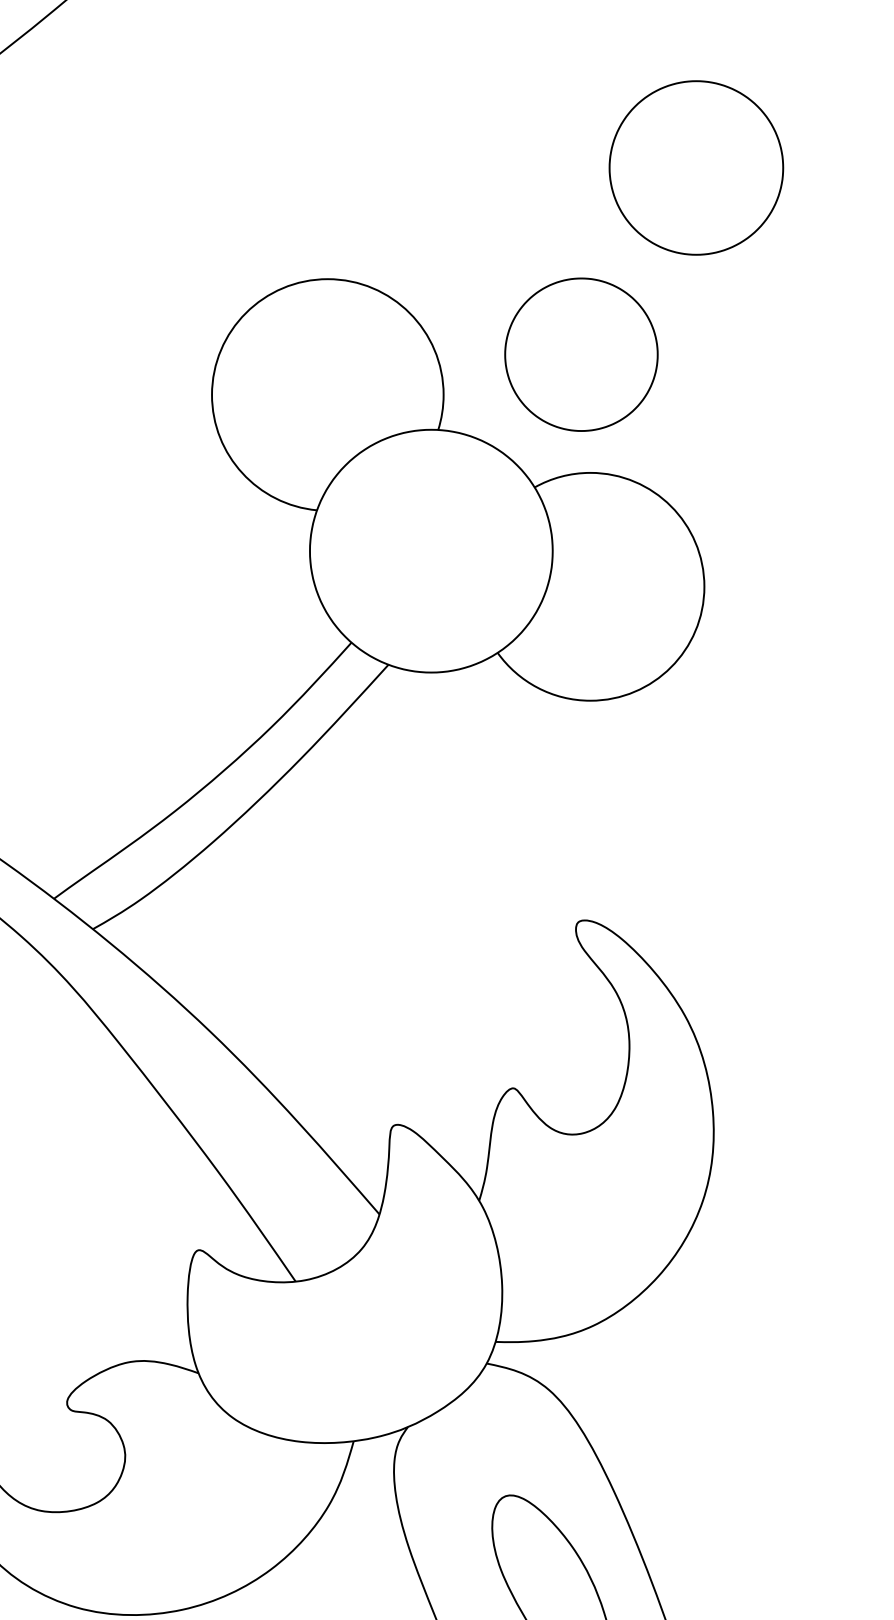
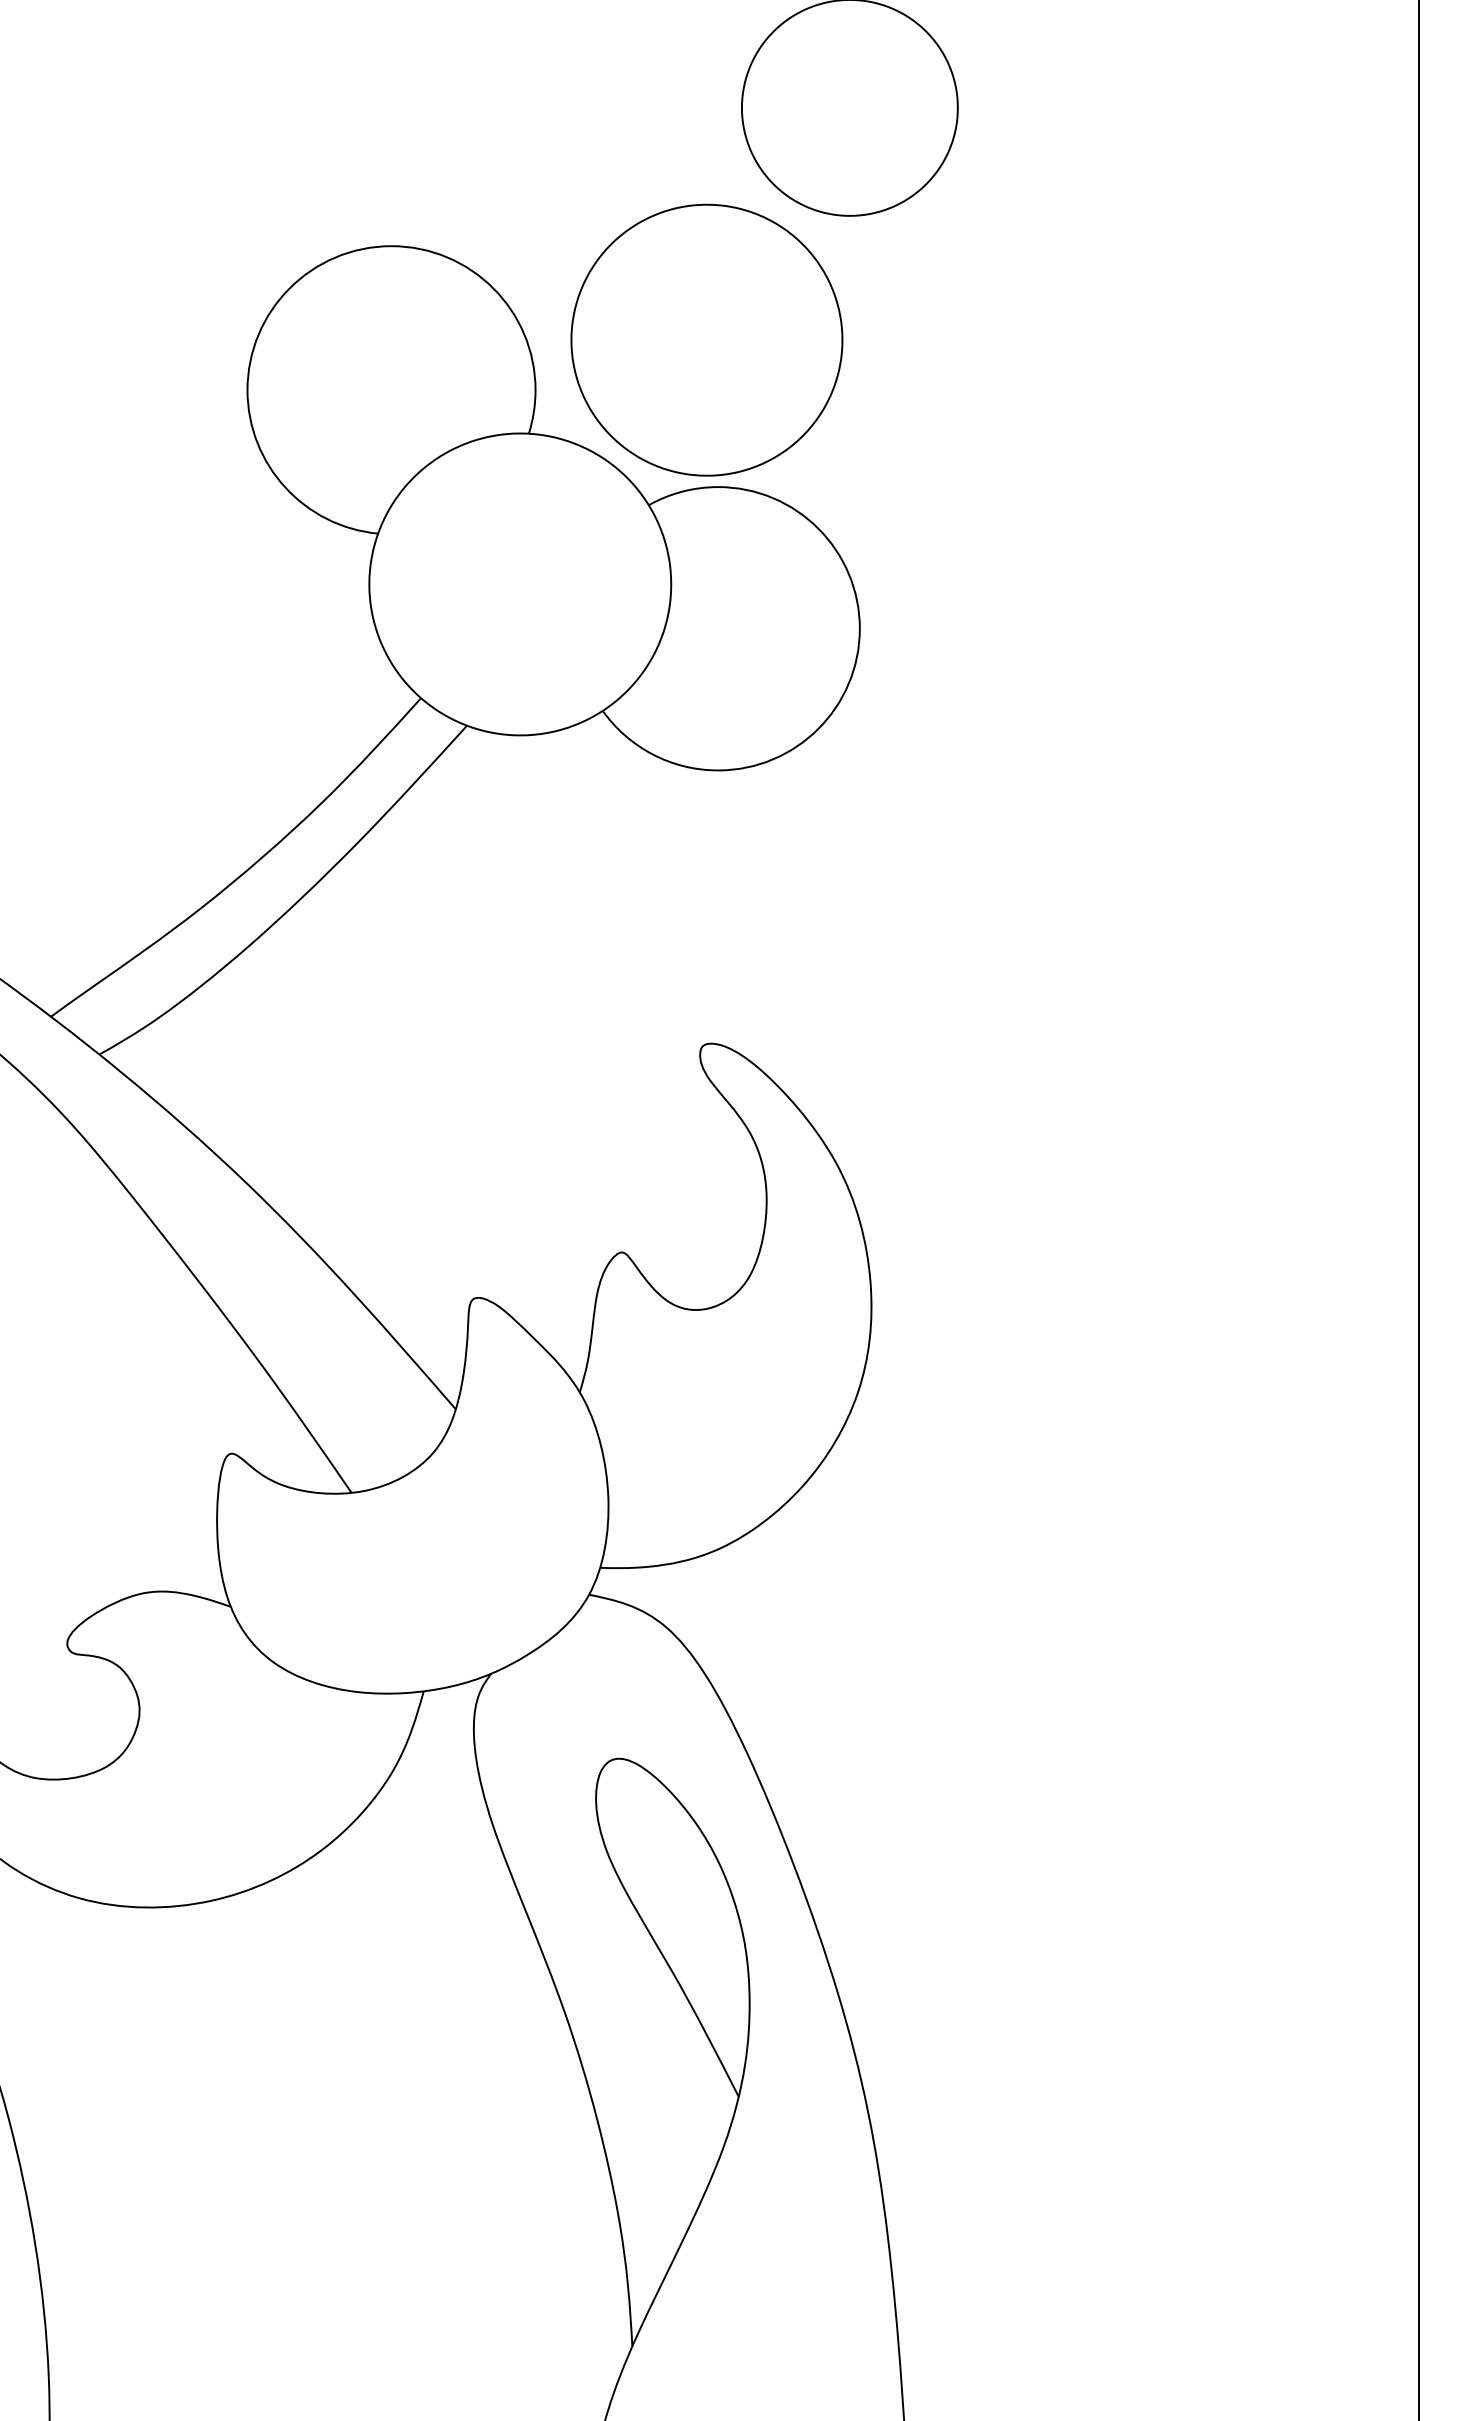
part: (581, 354) -> (706, 339), size x1.43

